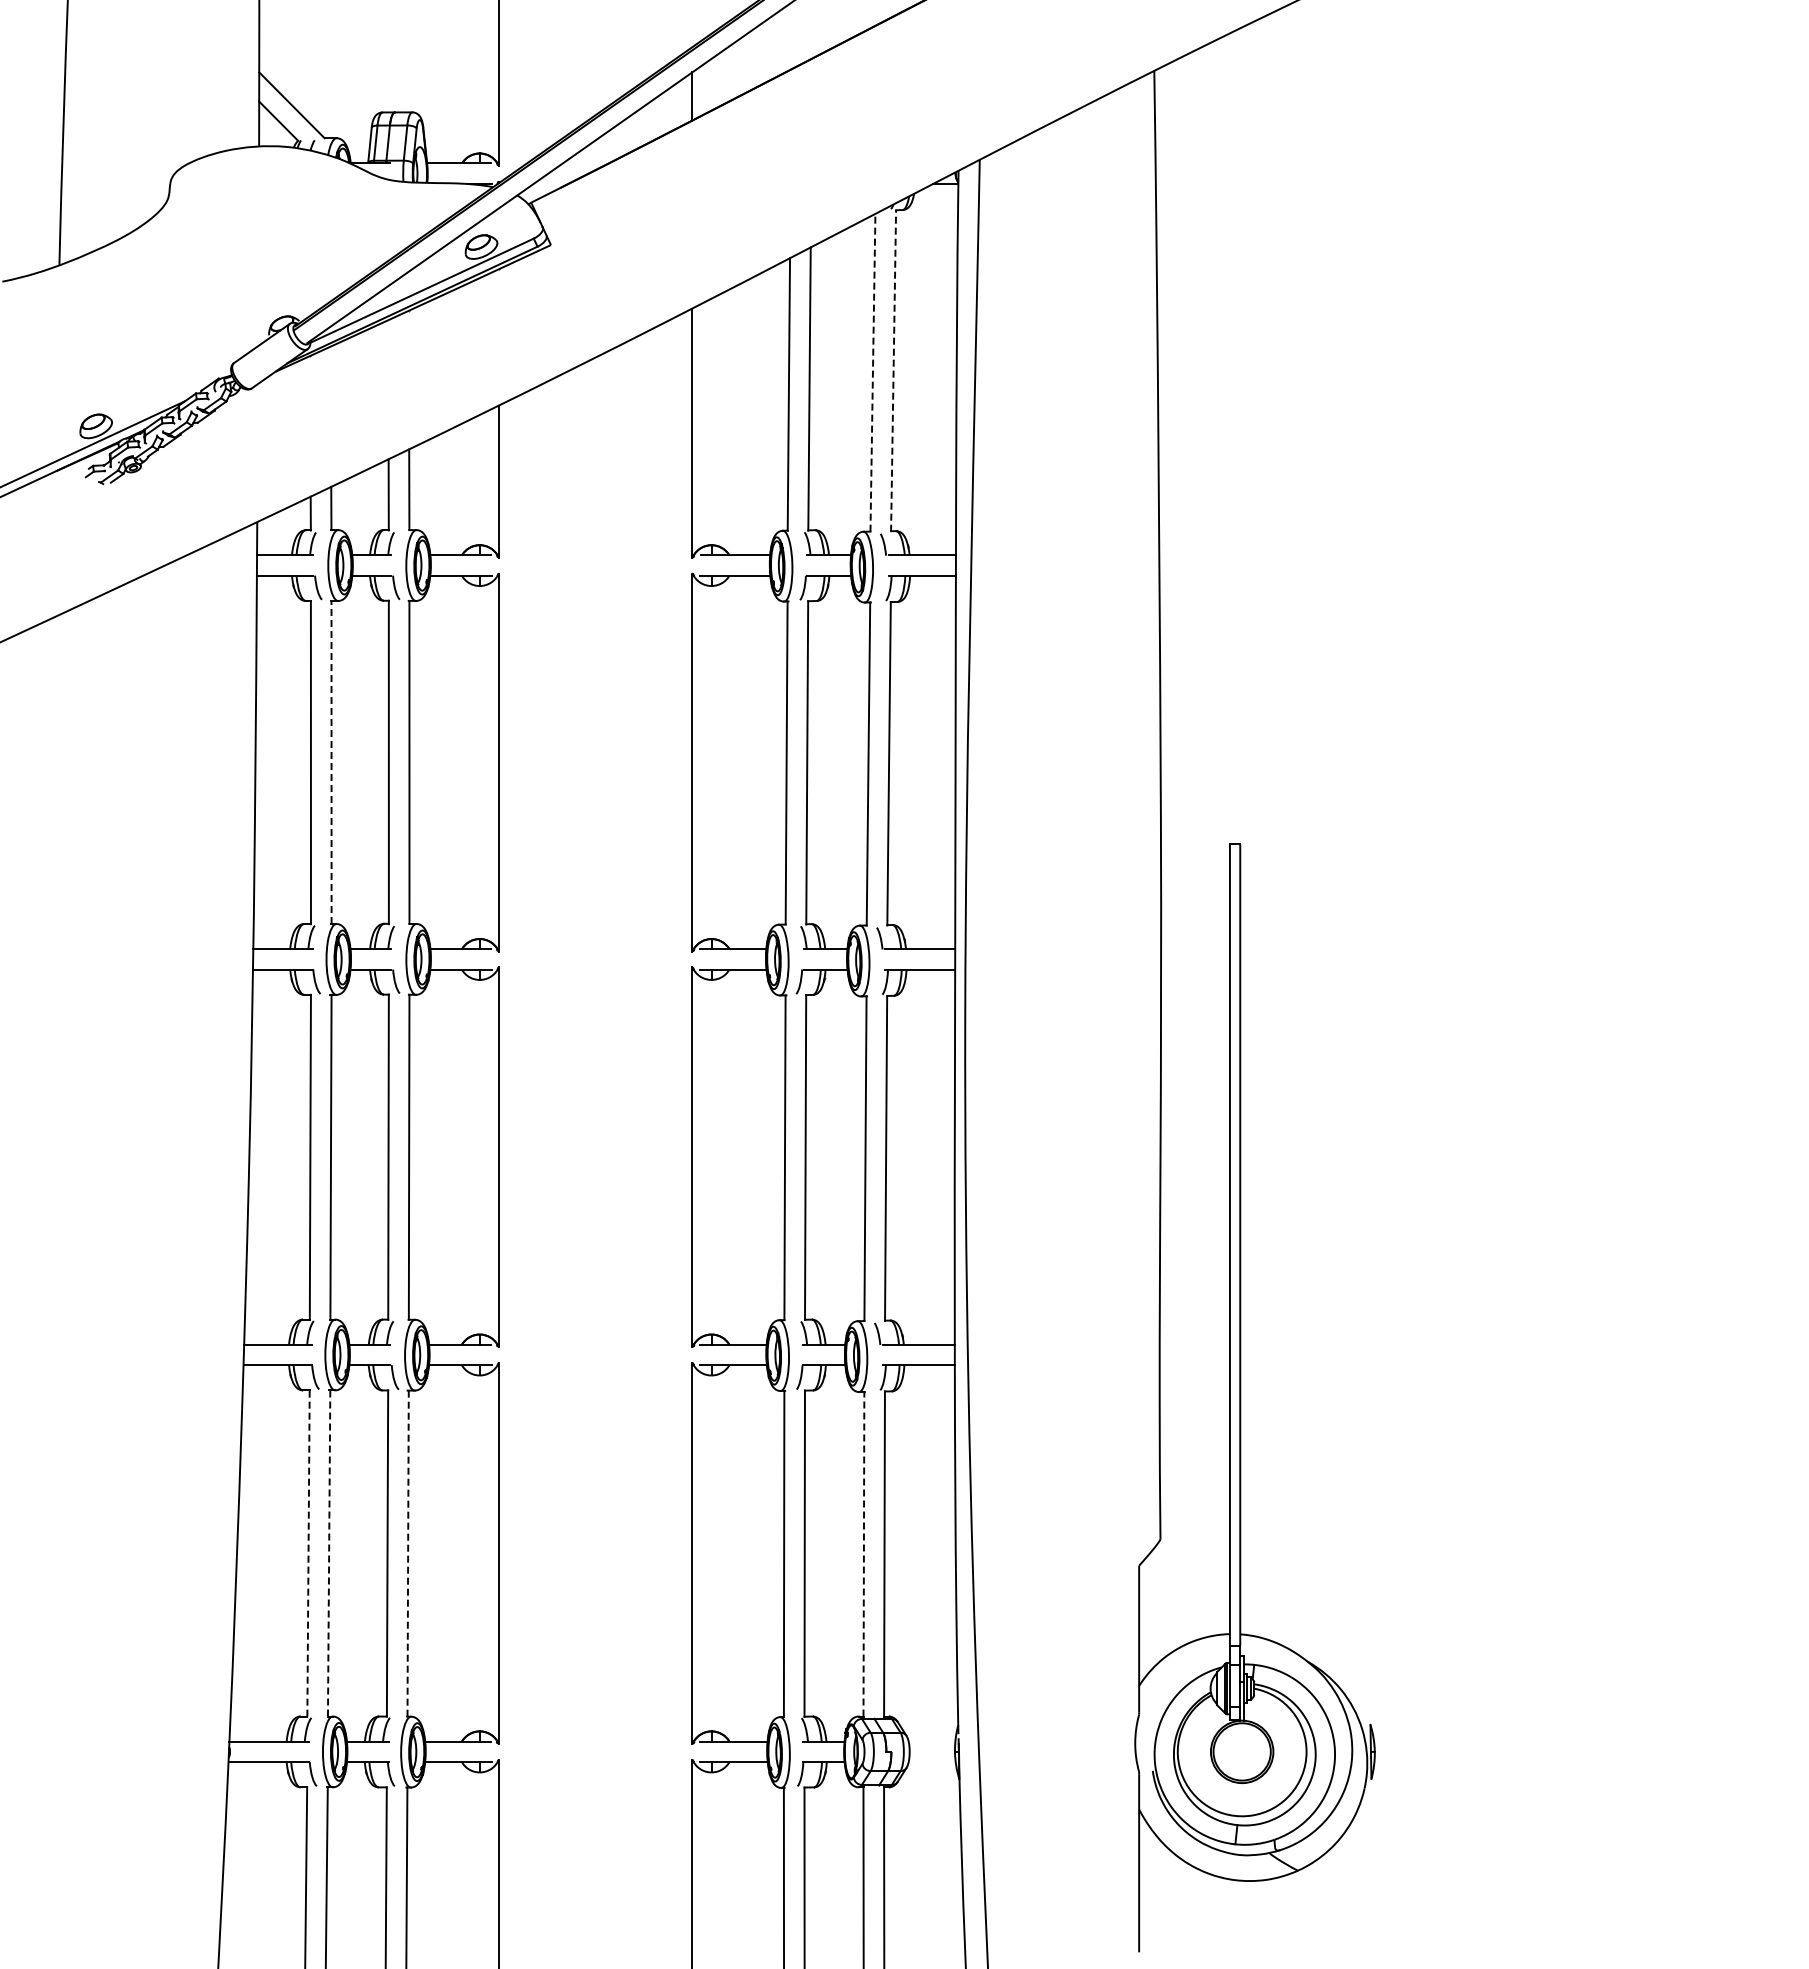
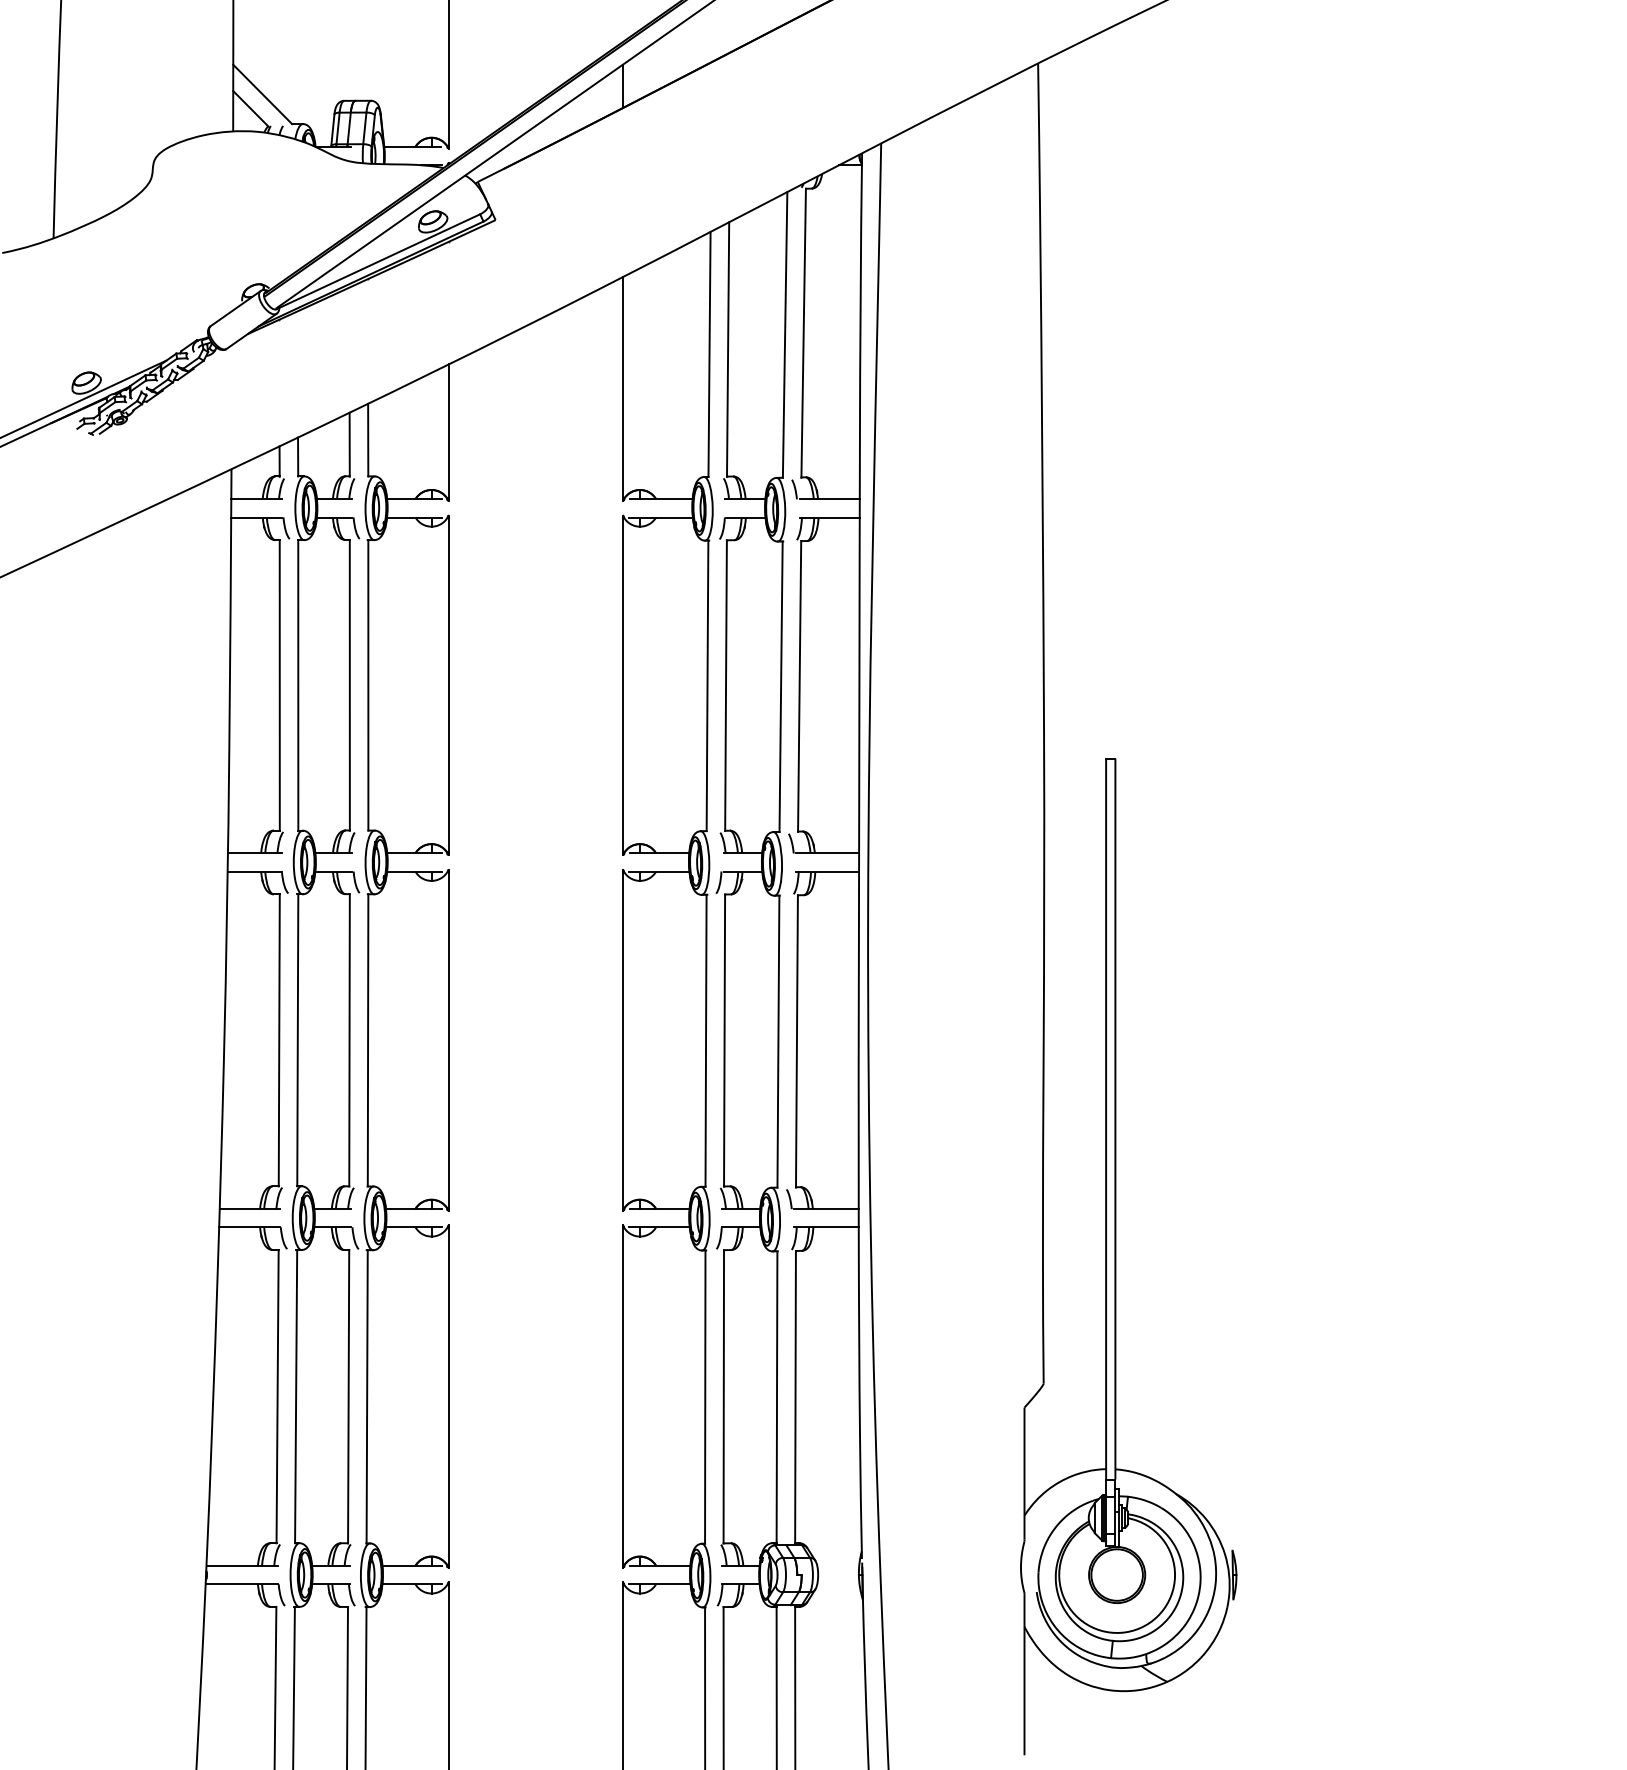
line: (893, 370) -> (803, 332), dashed -> solid
line: (872, 372) -> (784, 334), dashed -> solid
line: (331, 762) -> (298, 685), dashed -> solid
line: (329, 1552) -> (296, 1395), dashed -> solid
line: (308, 1553) -> (277, 1396), dashed -> solid
line: (408, 1553) -> (367, 1396), dashed -> solid
line: (863, 1553) -> (776, 1396), dashed -> solid

